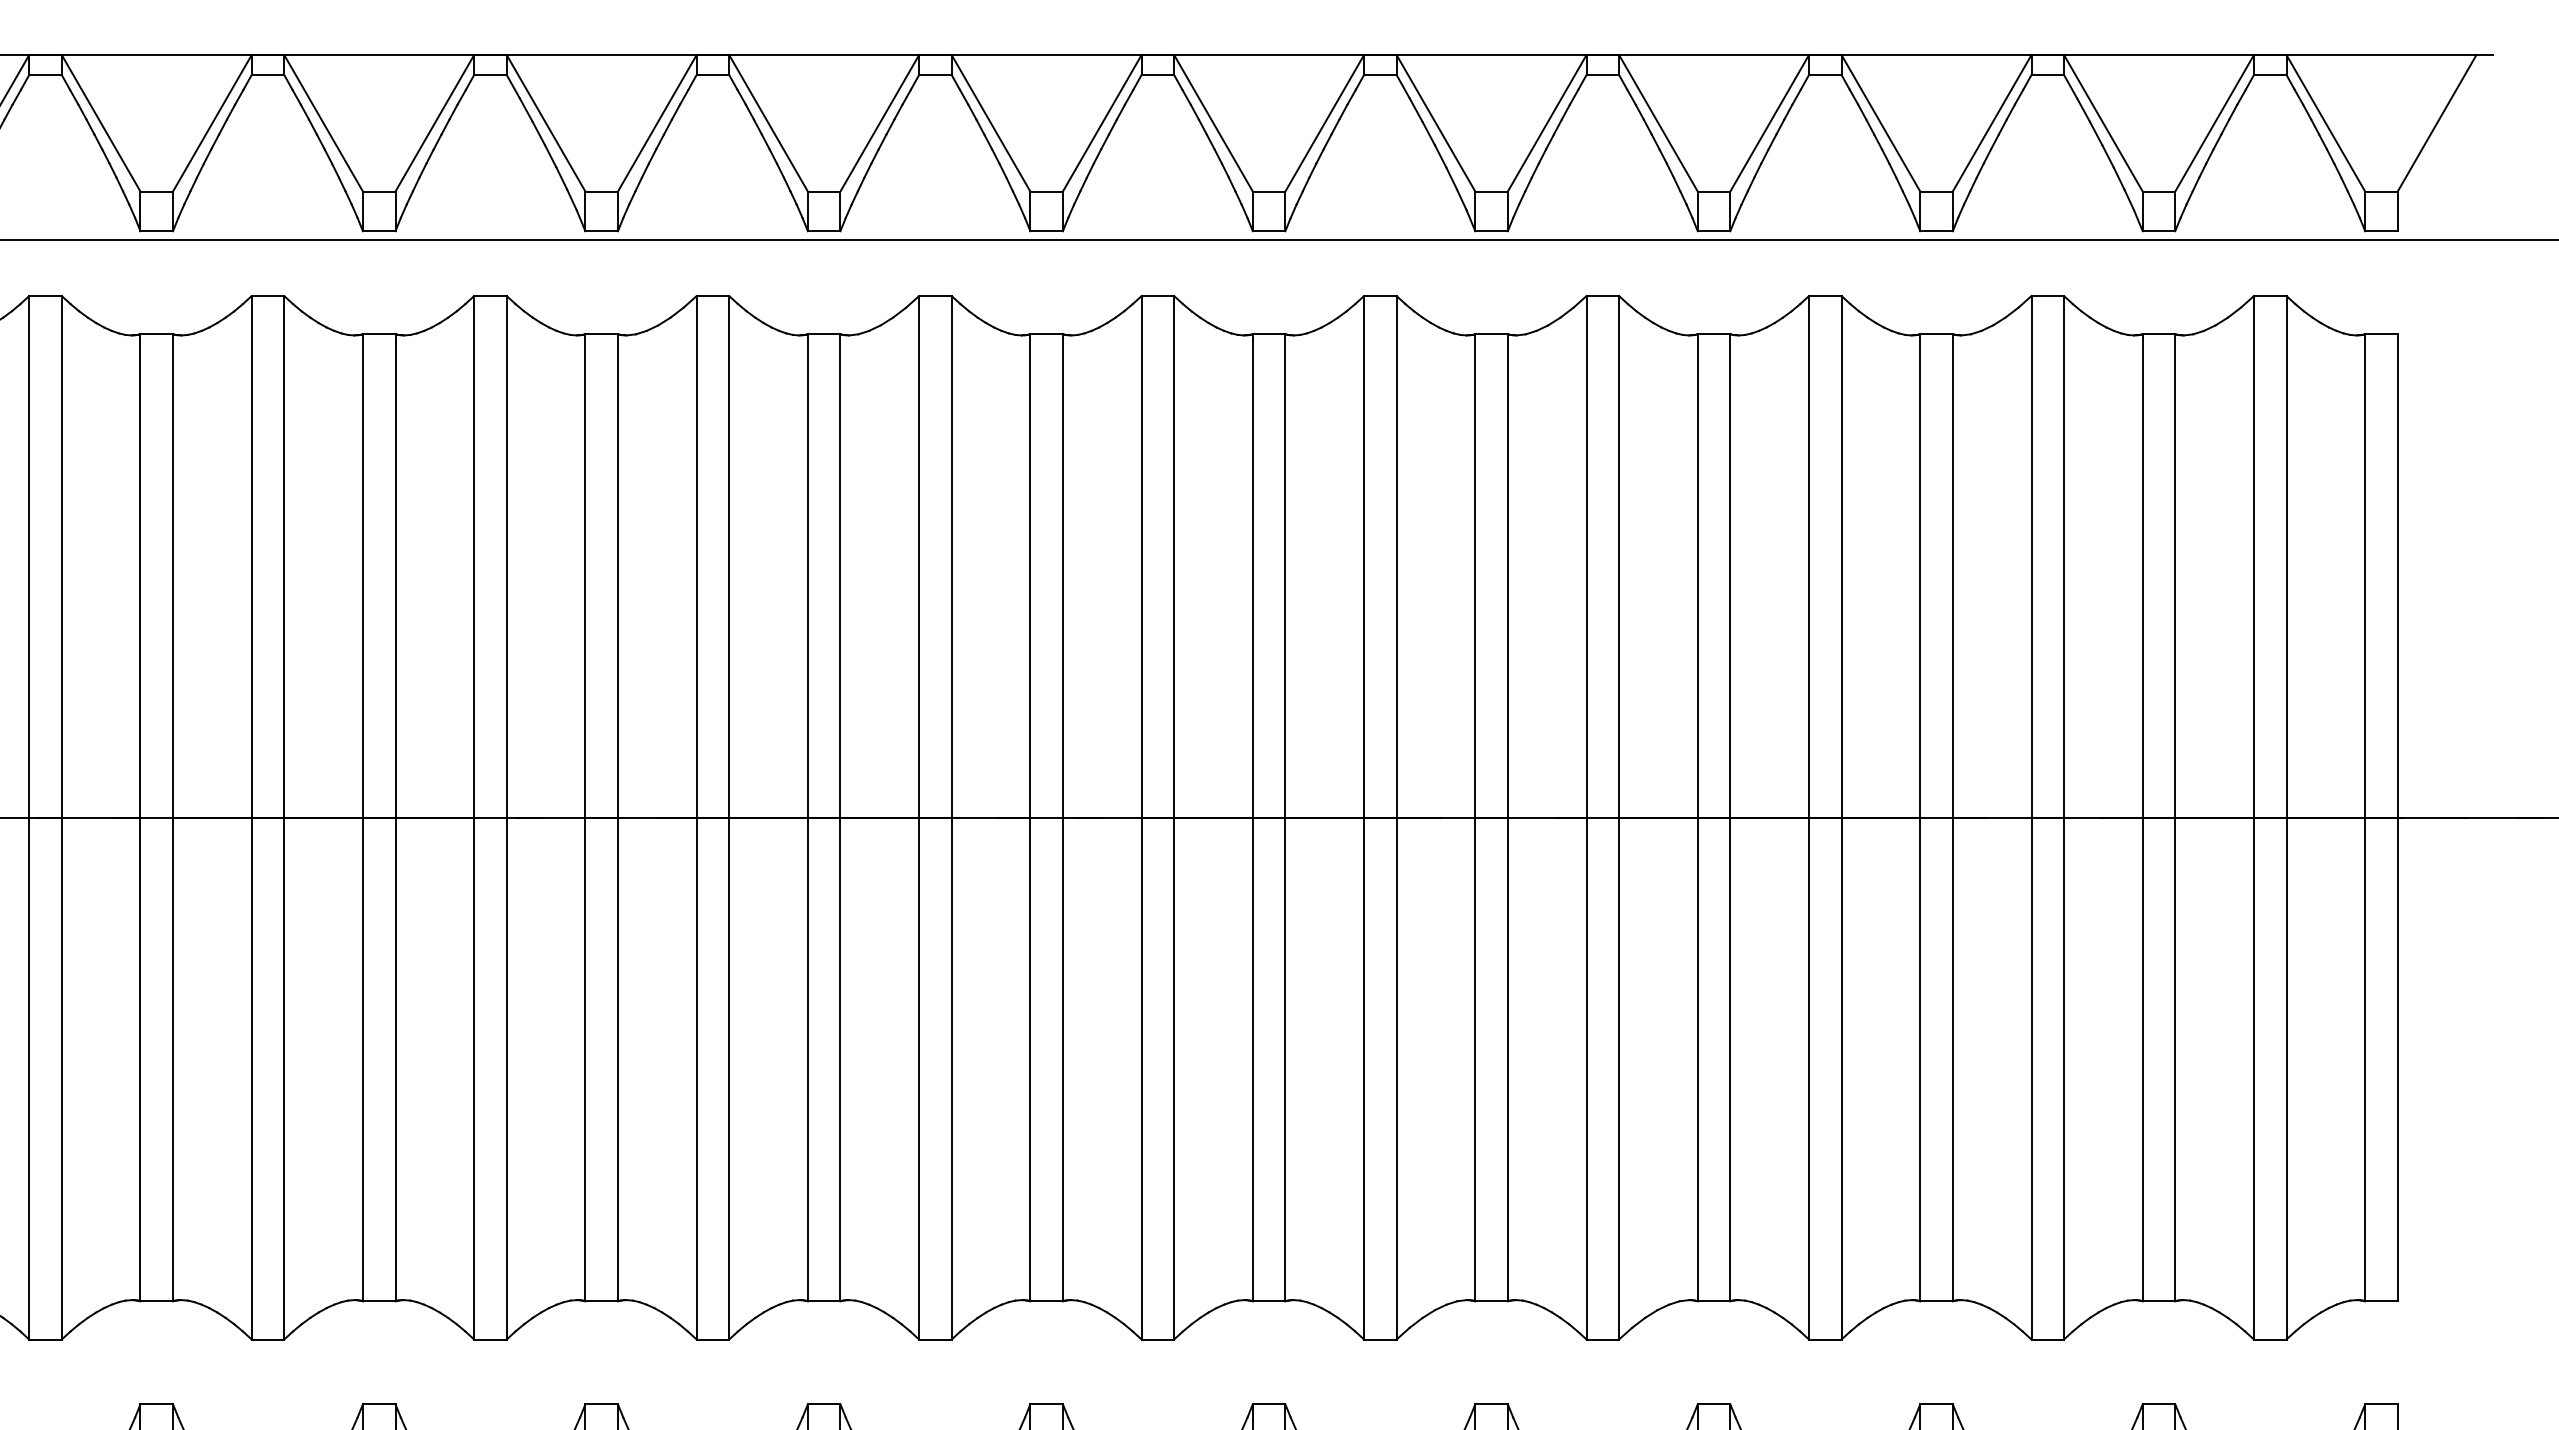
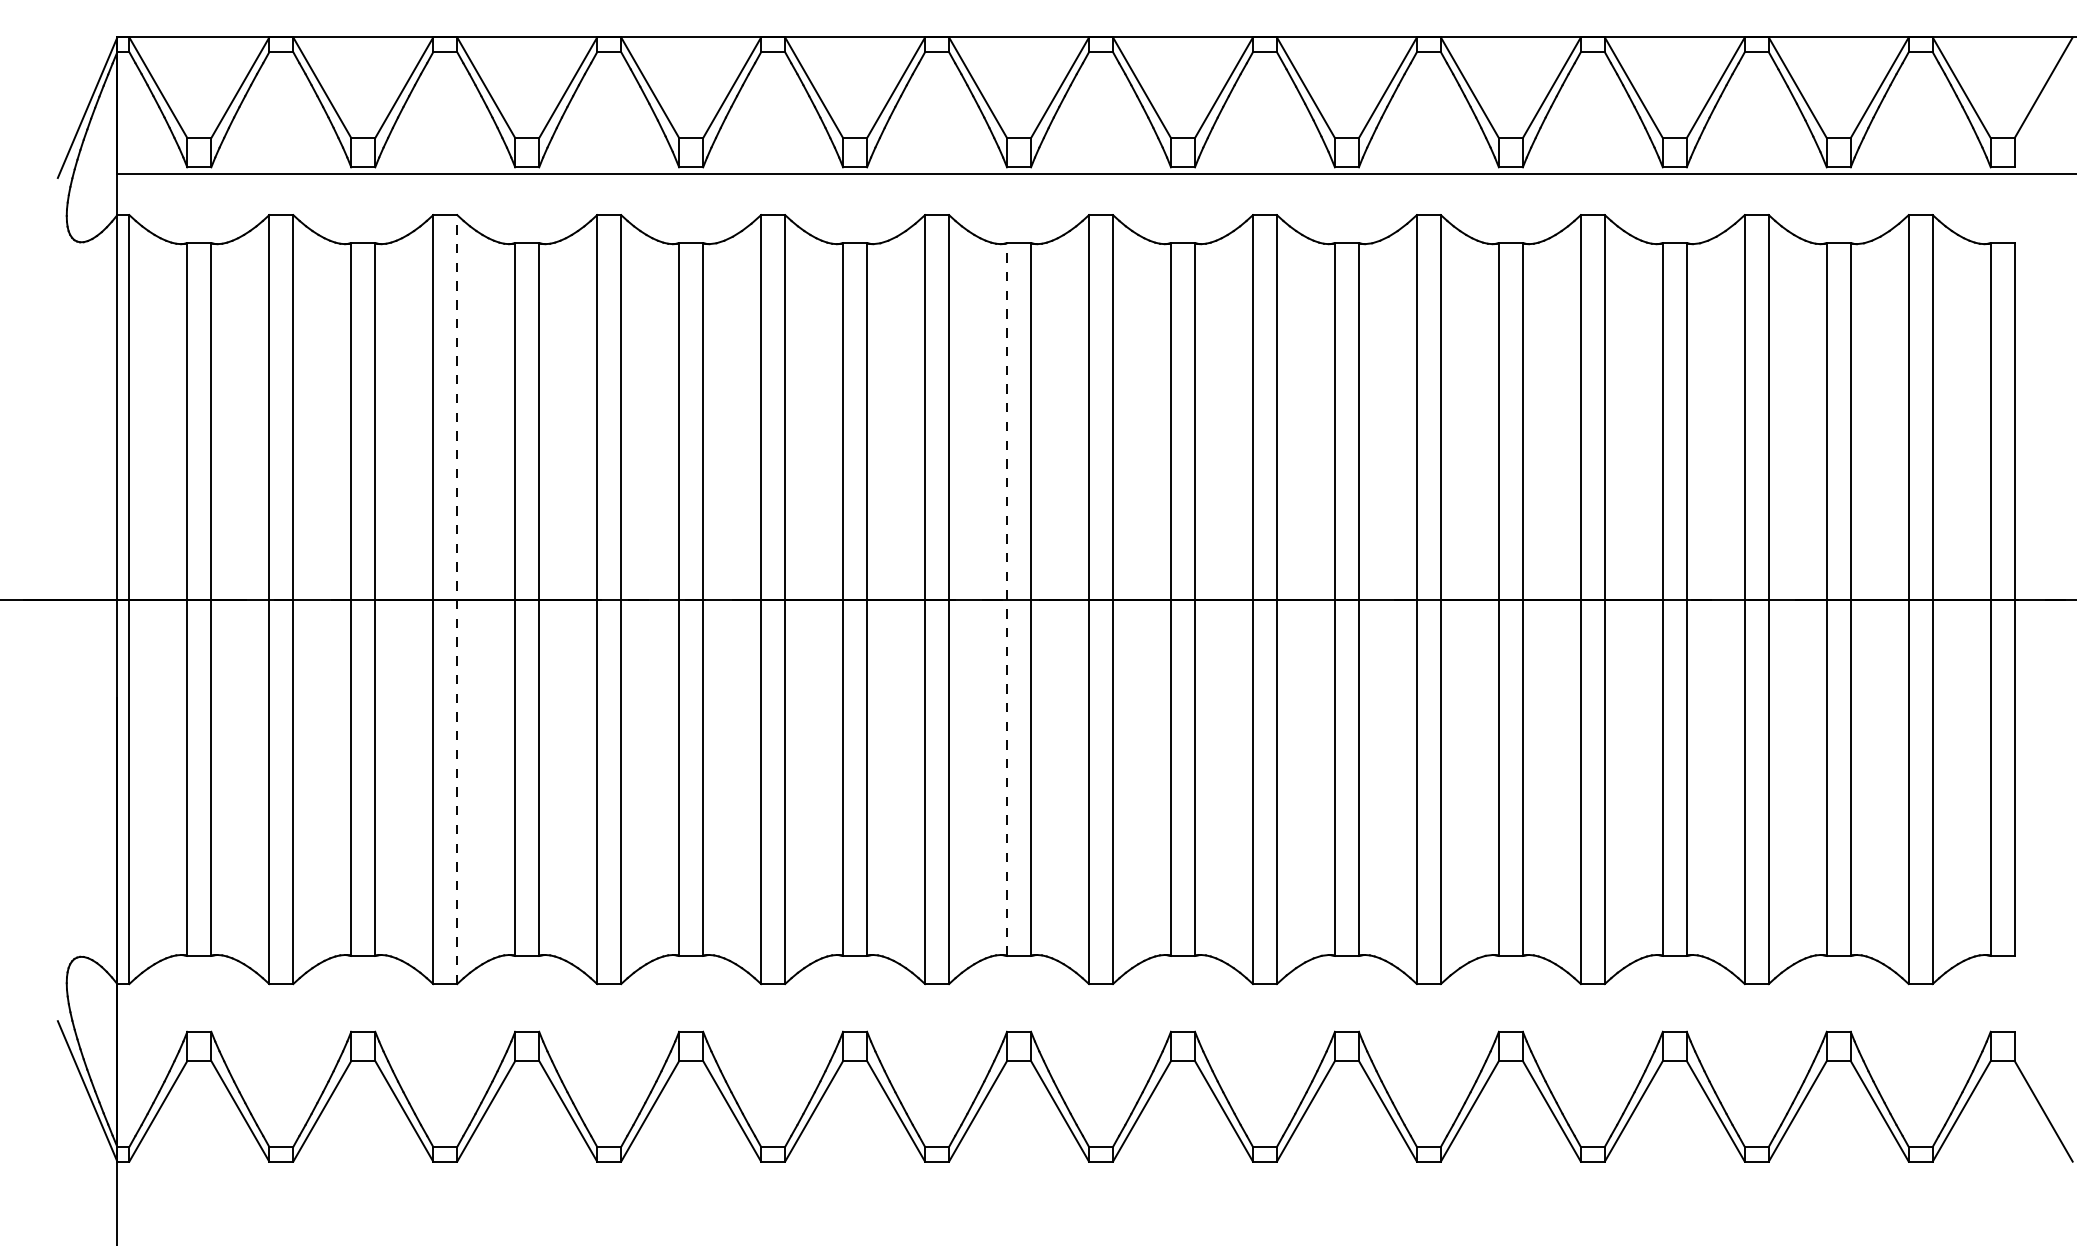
line: (284, 817) -> (457, 599), solid -> dashed
line: (1030, 817) -> (1007, 599), solid -> dashed

